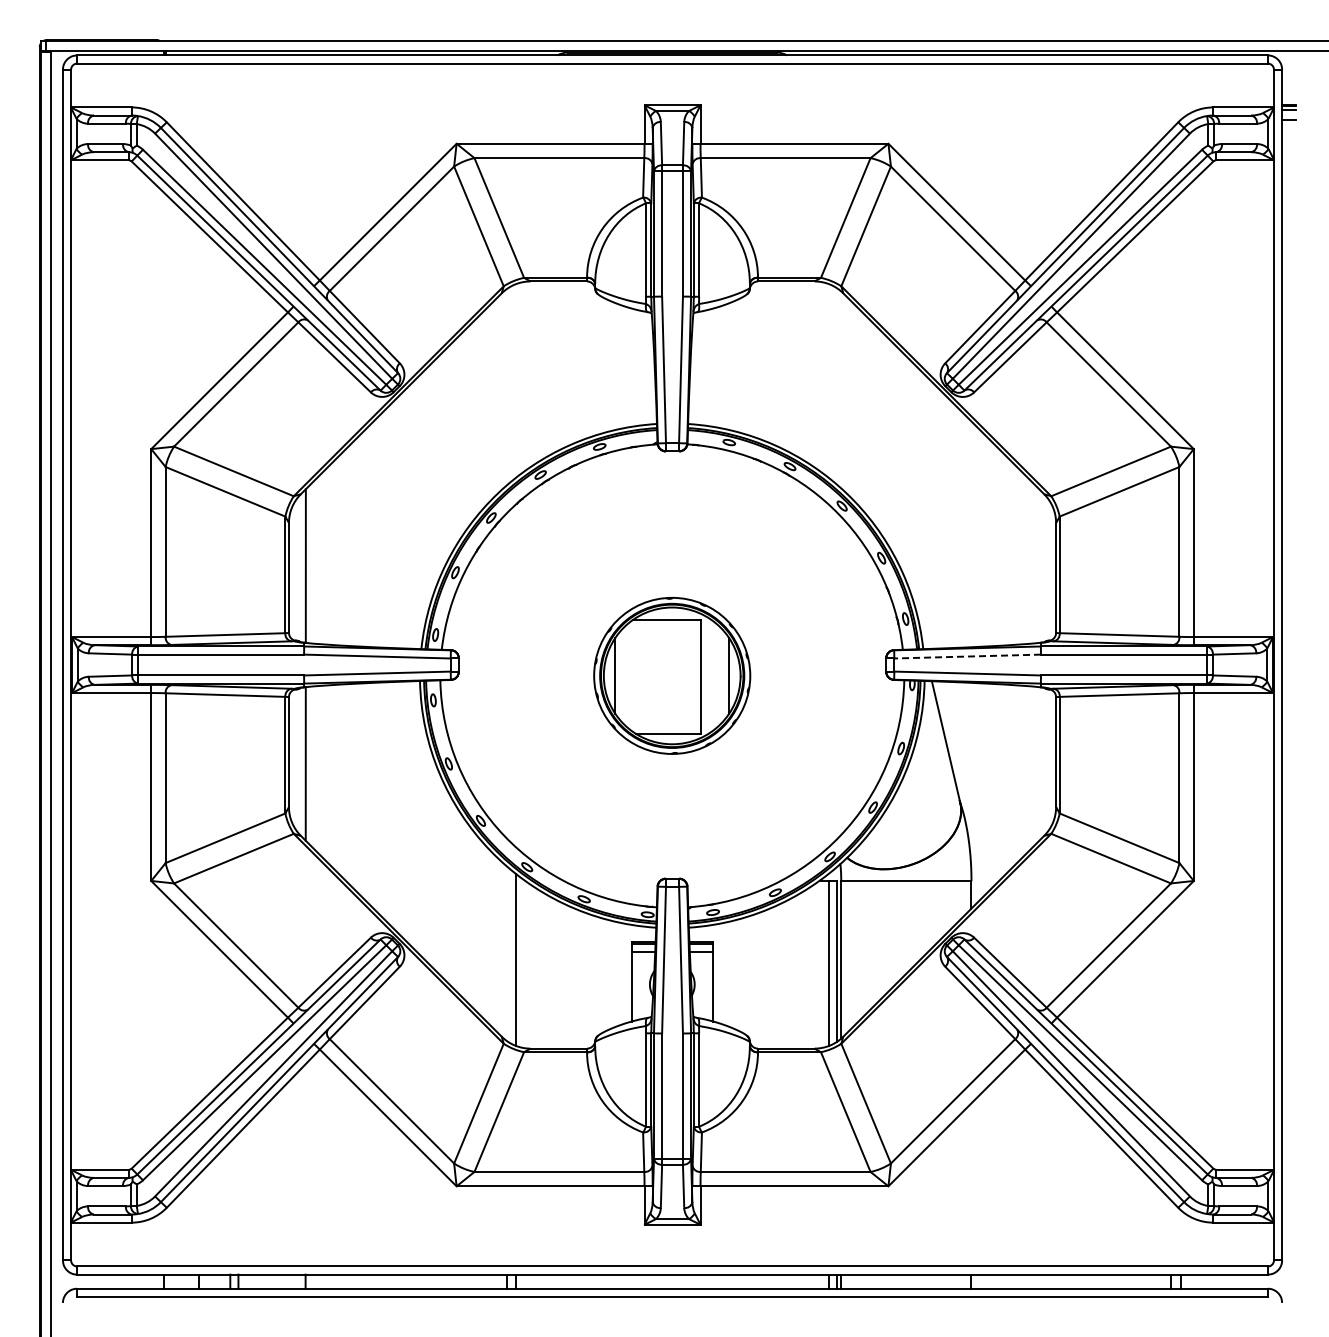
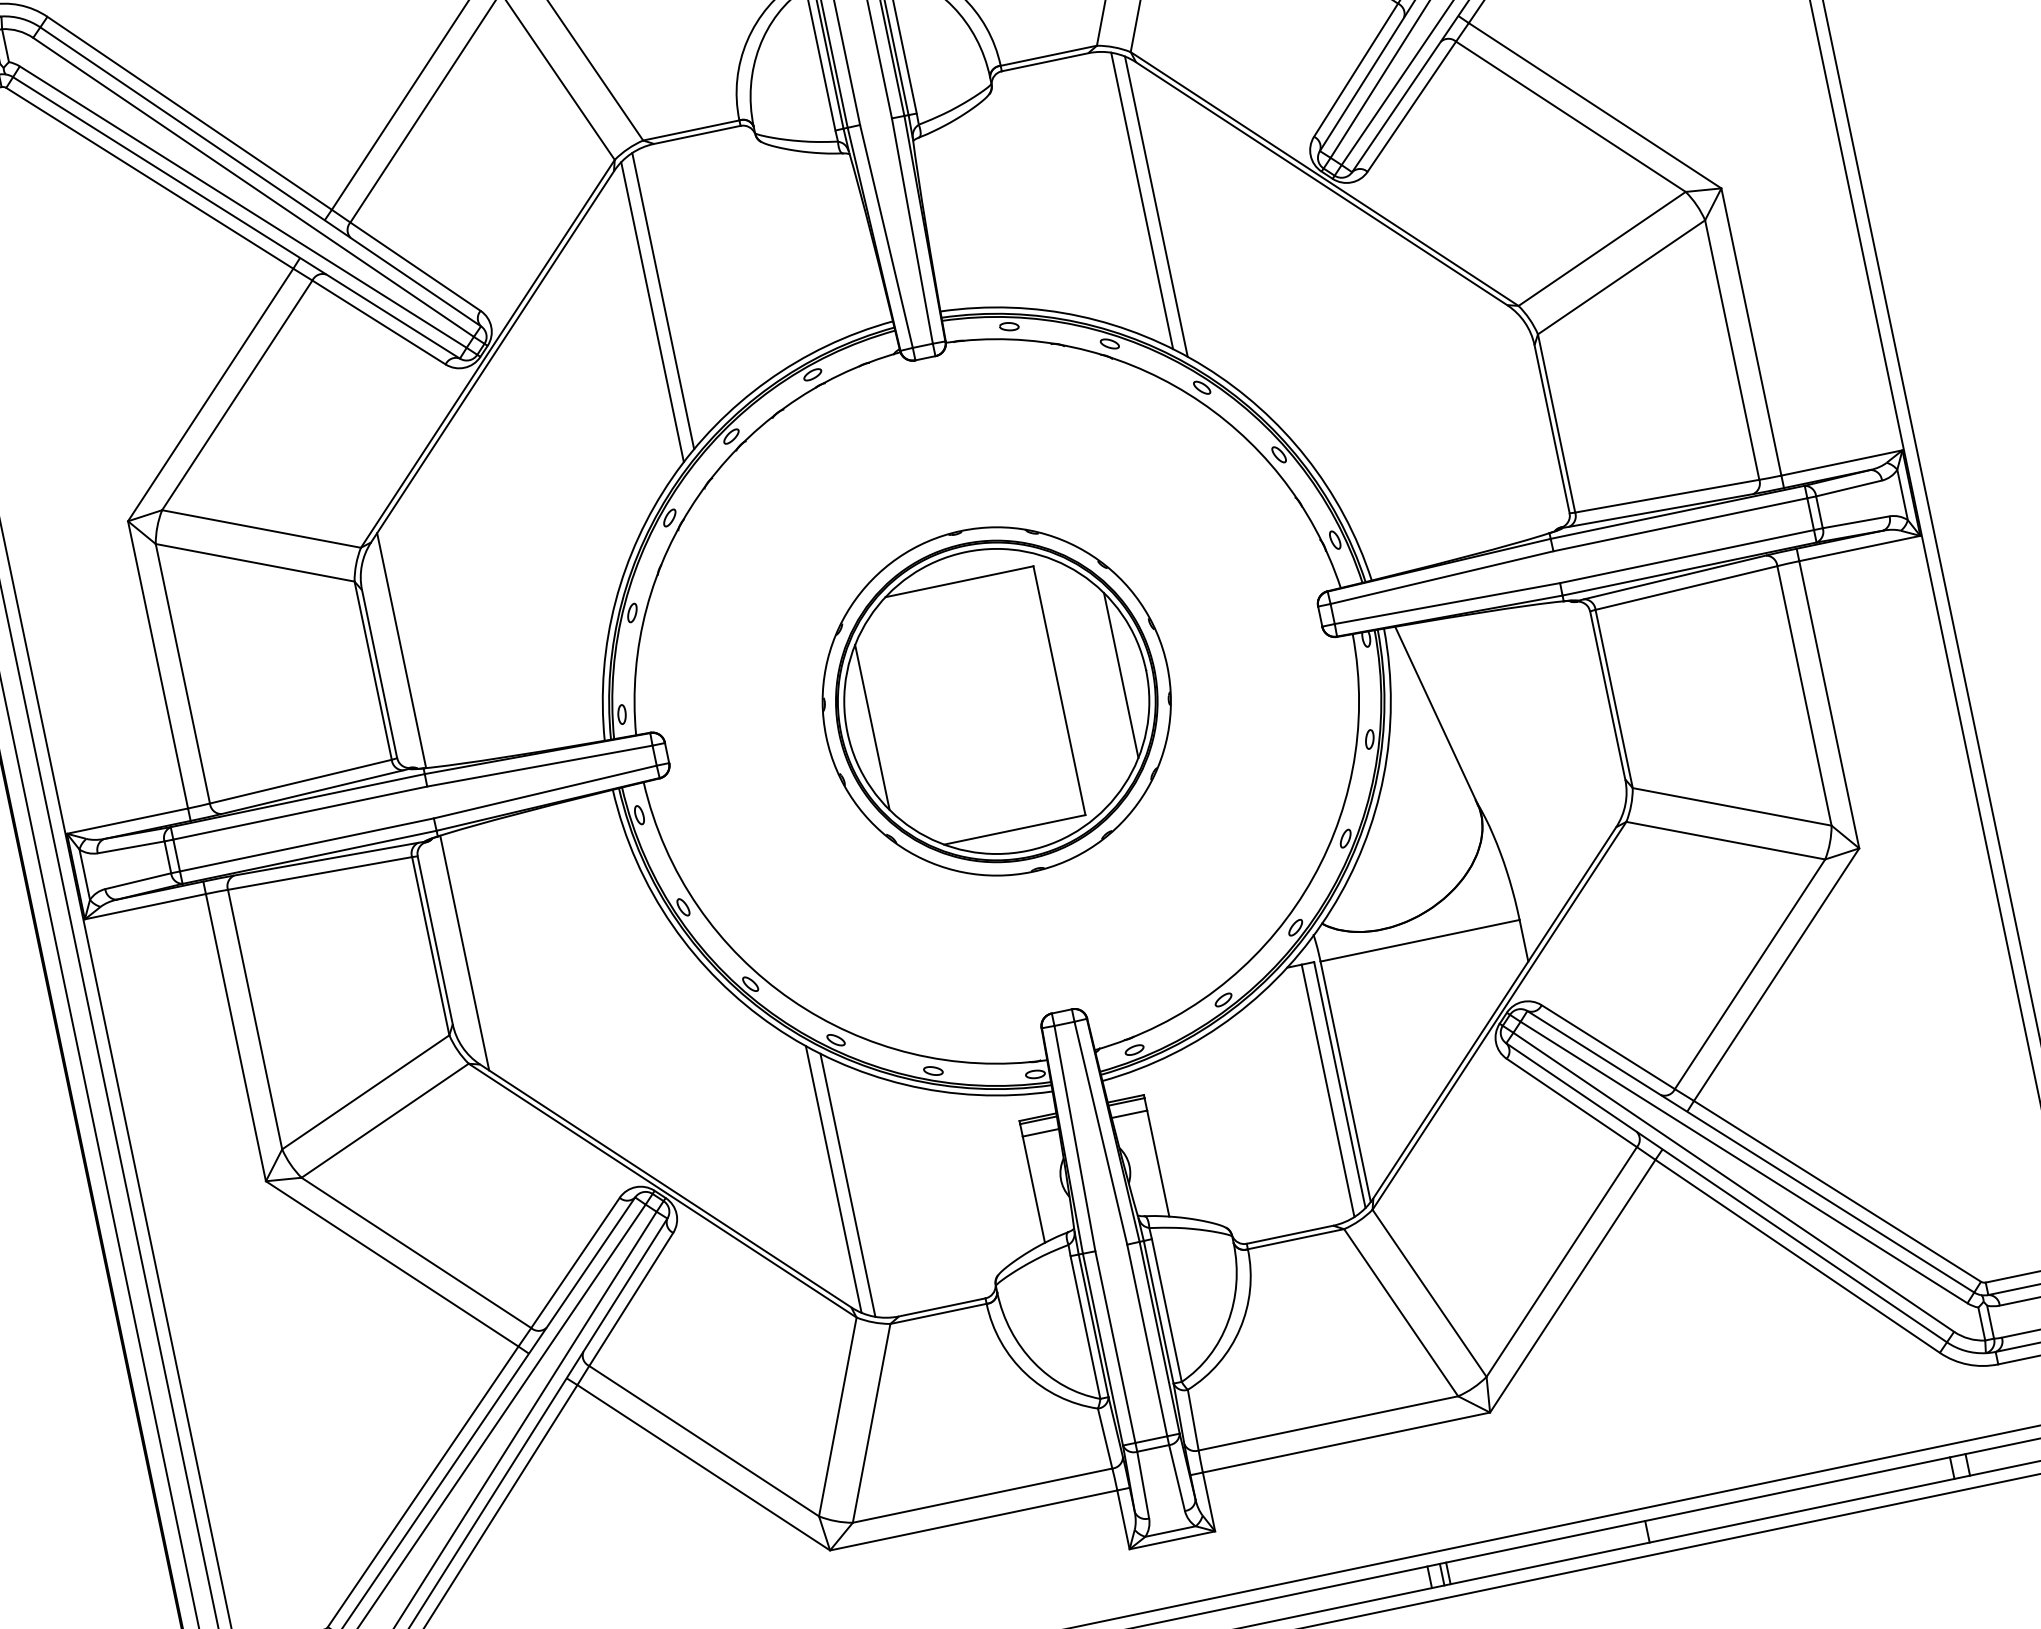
line: (515, 381) -> (663, 301), added
line: (829, 381) -> (1143, 201), added
line: (507, 386) -> (652, 311), added
line: (837, 386) -> (1156, 206), added
line: (967, 656) -> (1441, 577), dashed -> solid
part: (671, 675) -> (995, 701), size x1.43
line: (507, 953) -> (833, 1178), added

